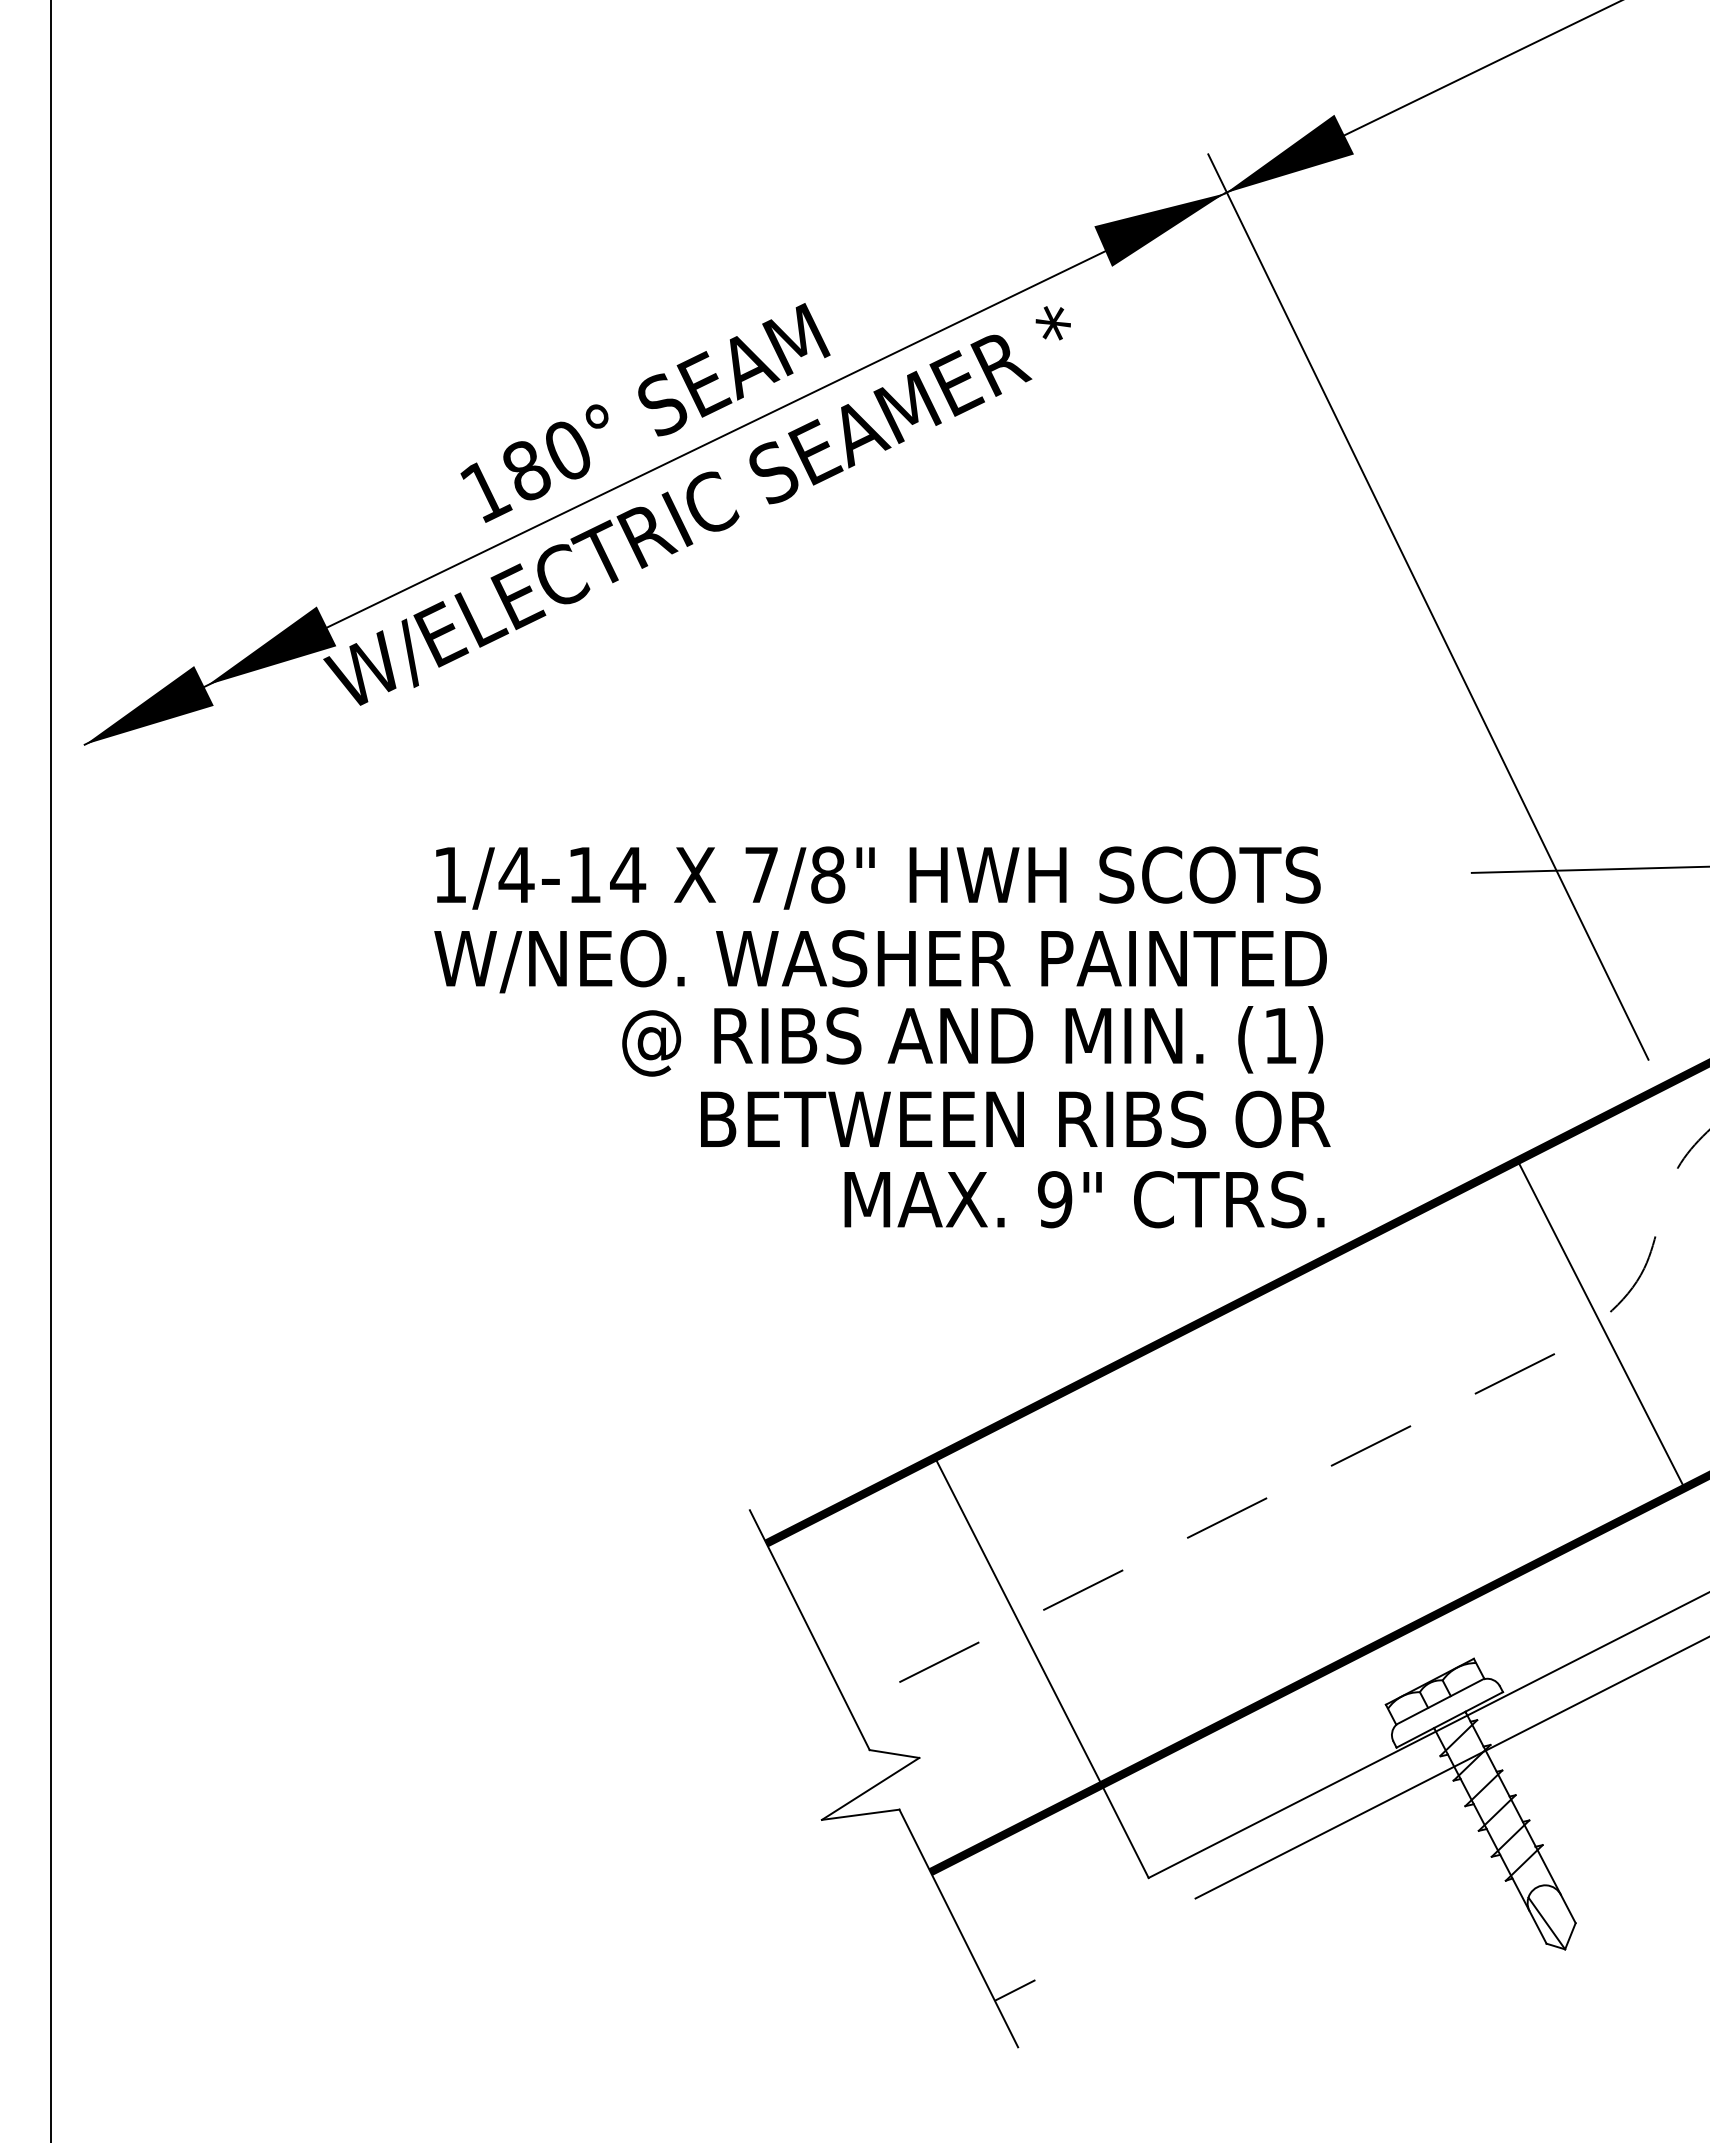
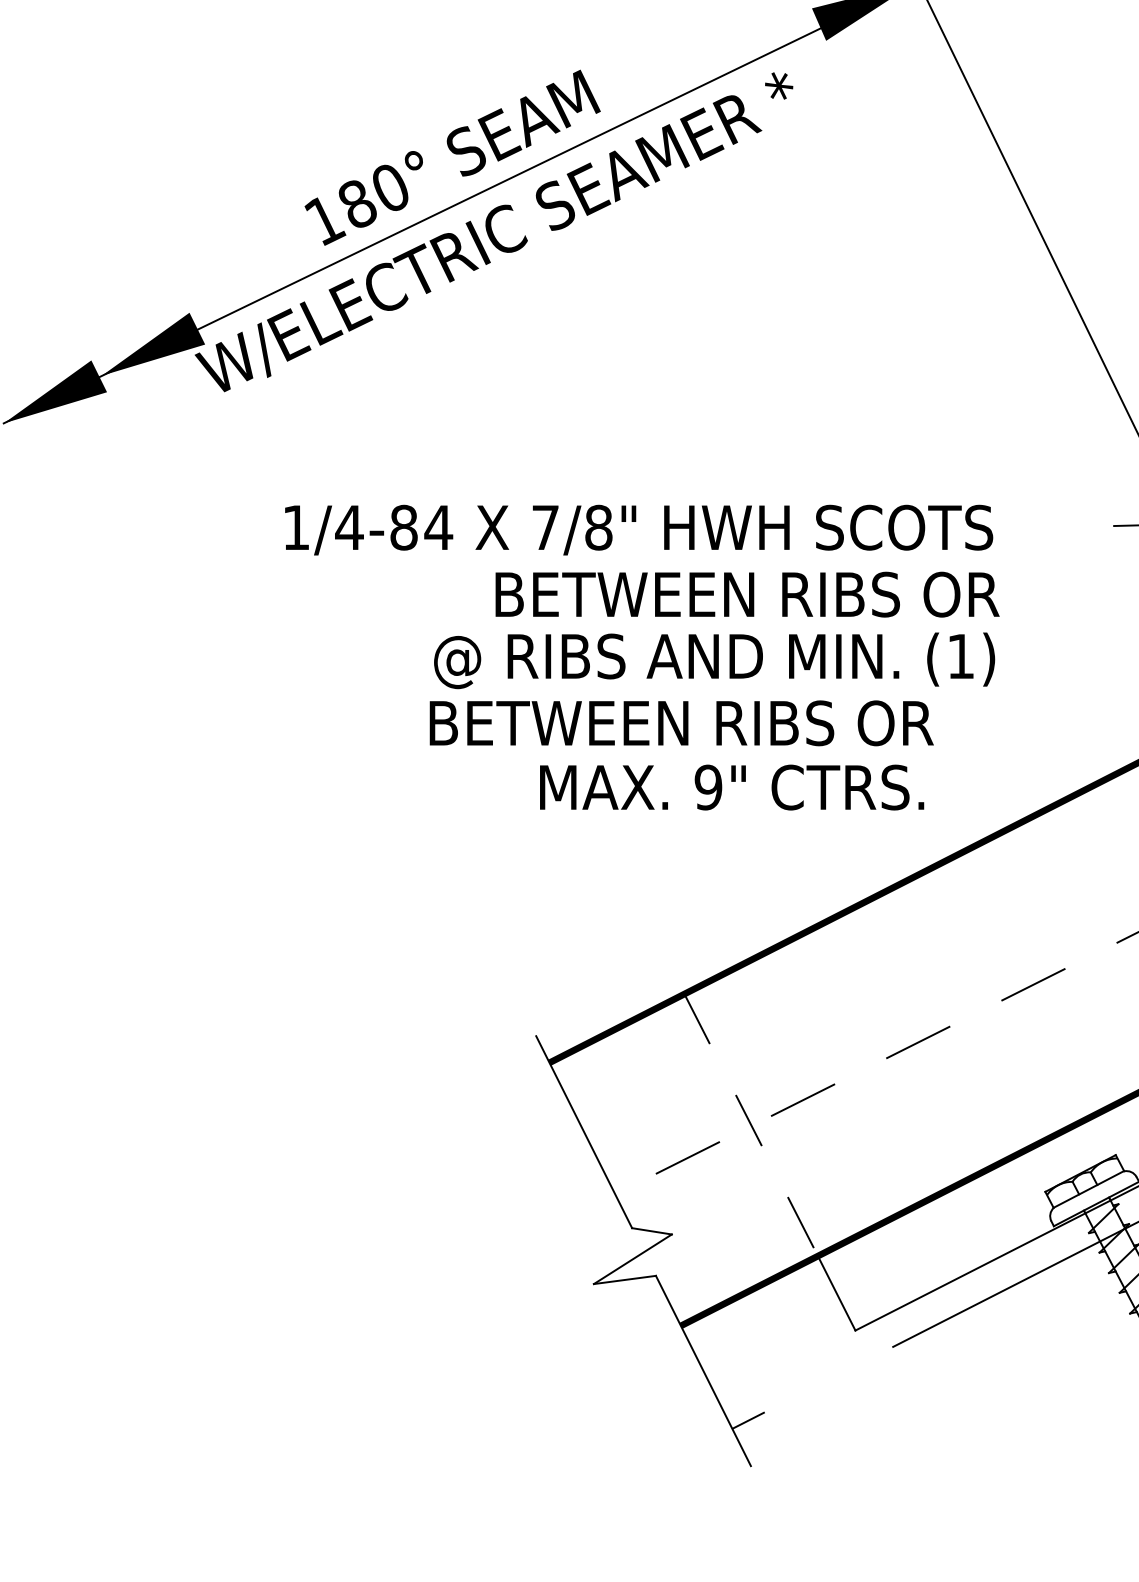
text: (584, 874) -> (403, 527), 1/4-14 -> 1/4-84
text: (881, 961) -> (641, 596), W/NEO. WASHER PAINTED -> BETWEEN RIBS OR
text: (1015, 1119) -> (681, 723), moved
text: (1084, 1199) -> (732, 787), moved
line: (1018, 1621) -> (751, 1125), solid -> dashed

